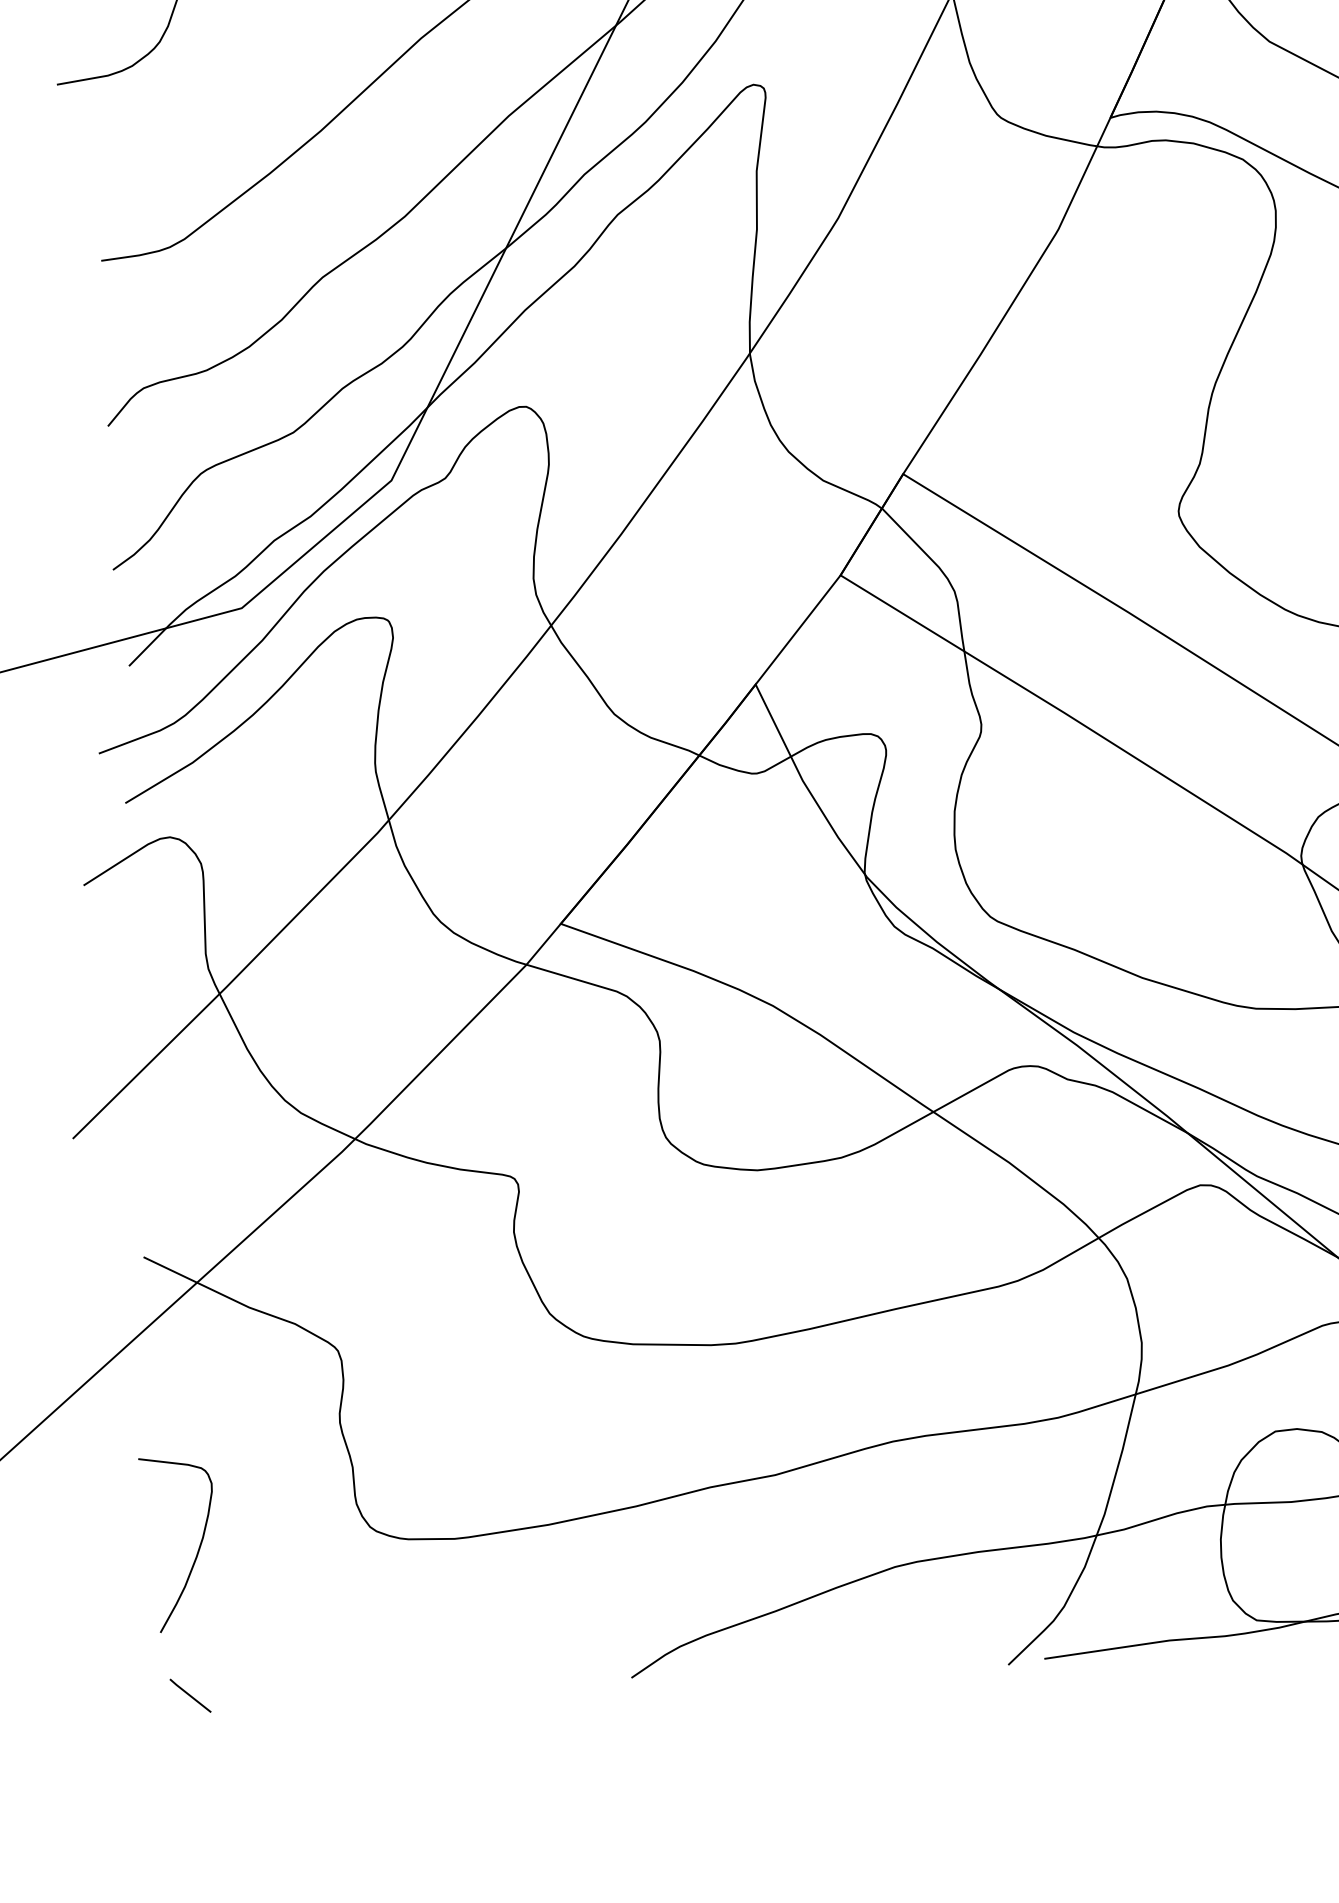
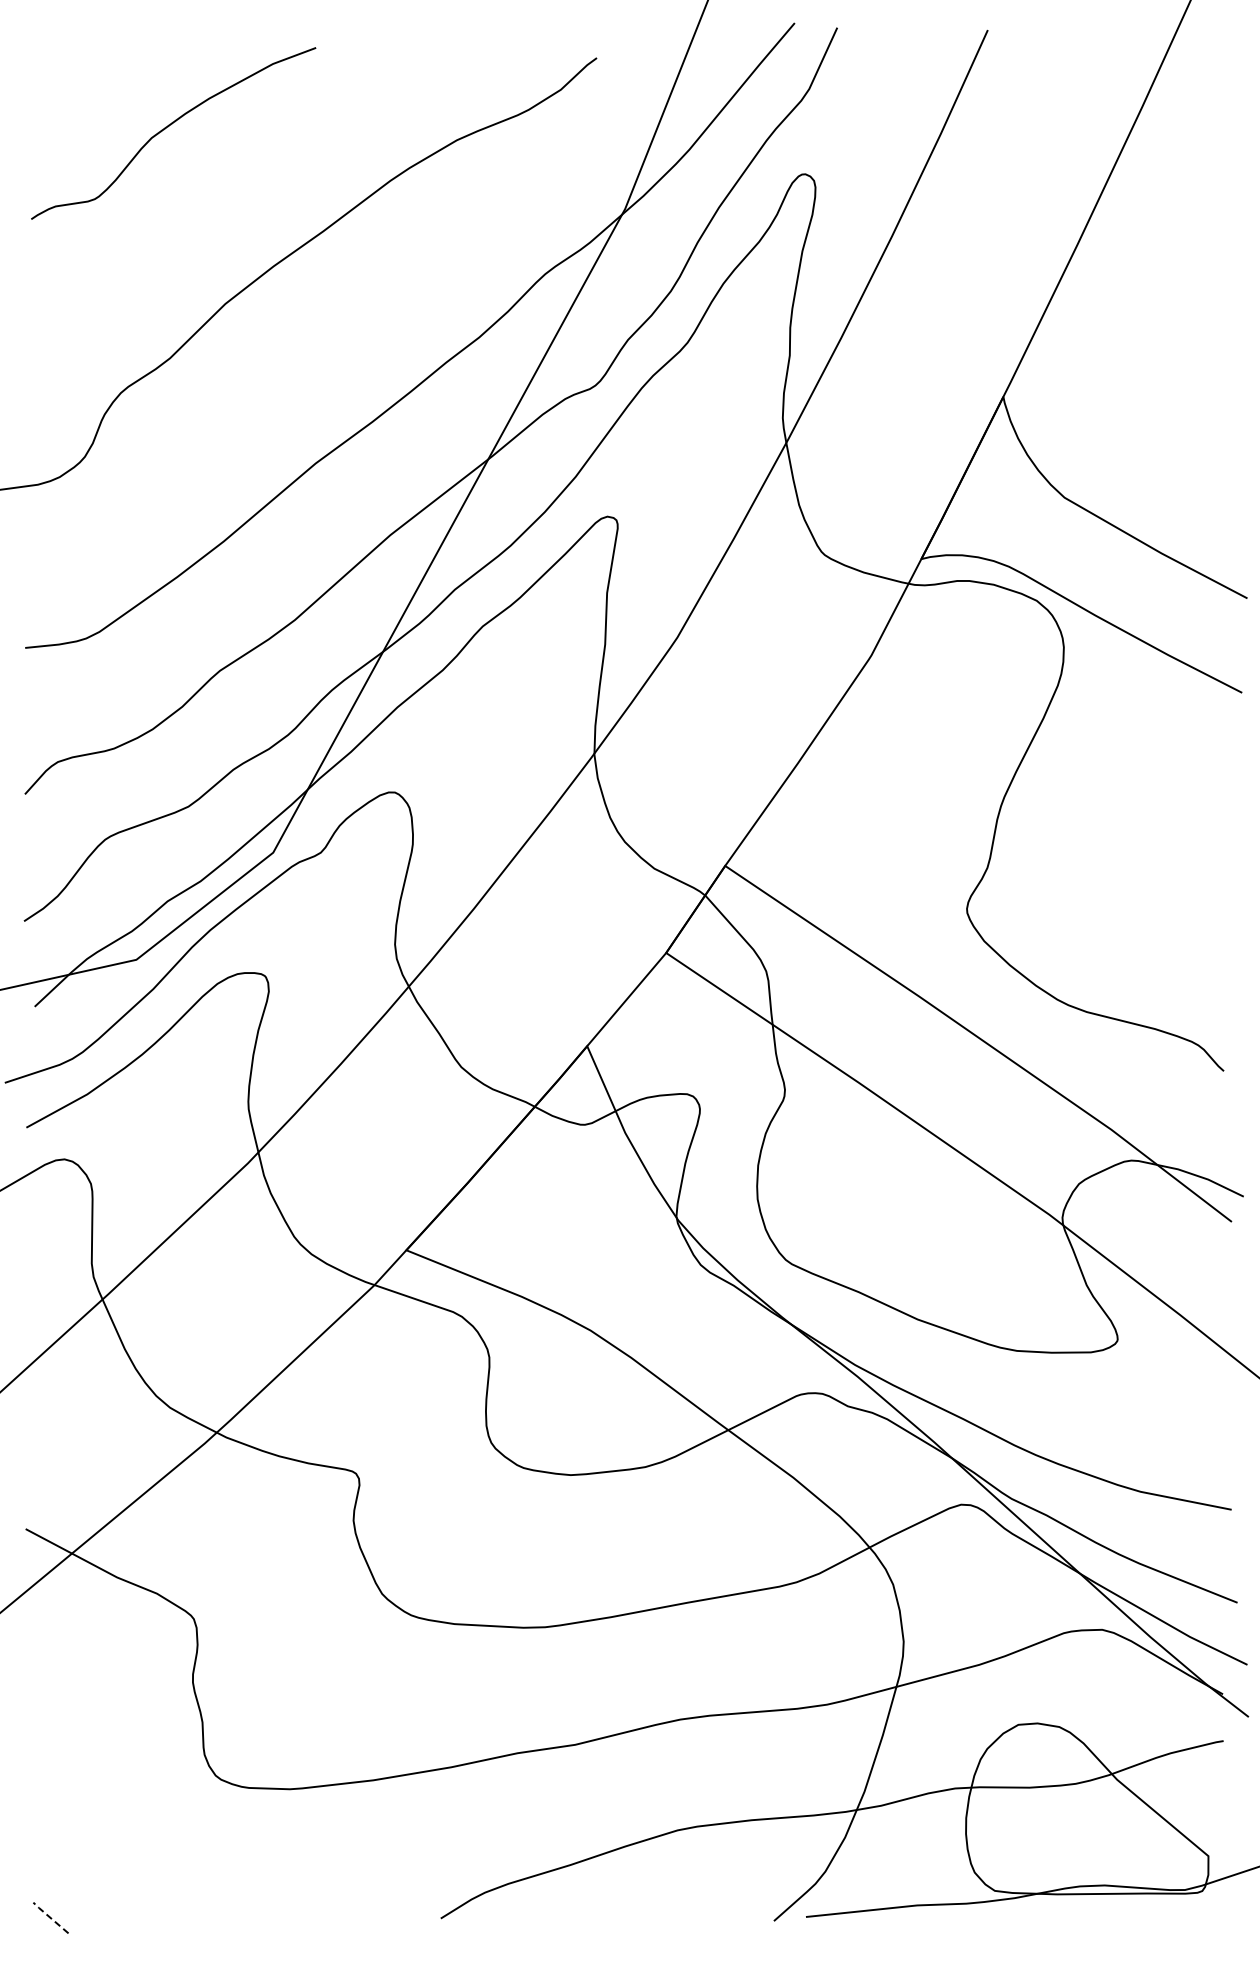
curve: (197, 1549) -> (62, 1789), removed
line: (190, 1695) -> (50, 1917), solid -> dashed

